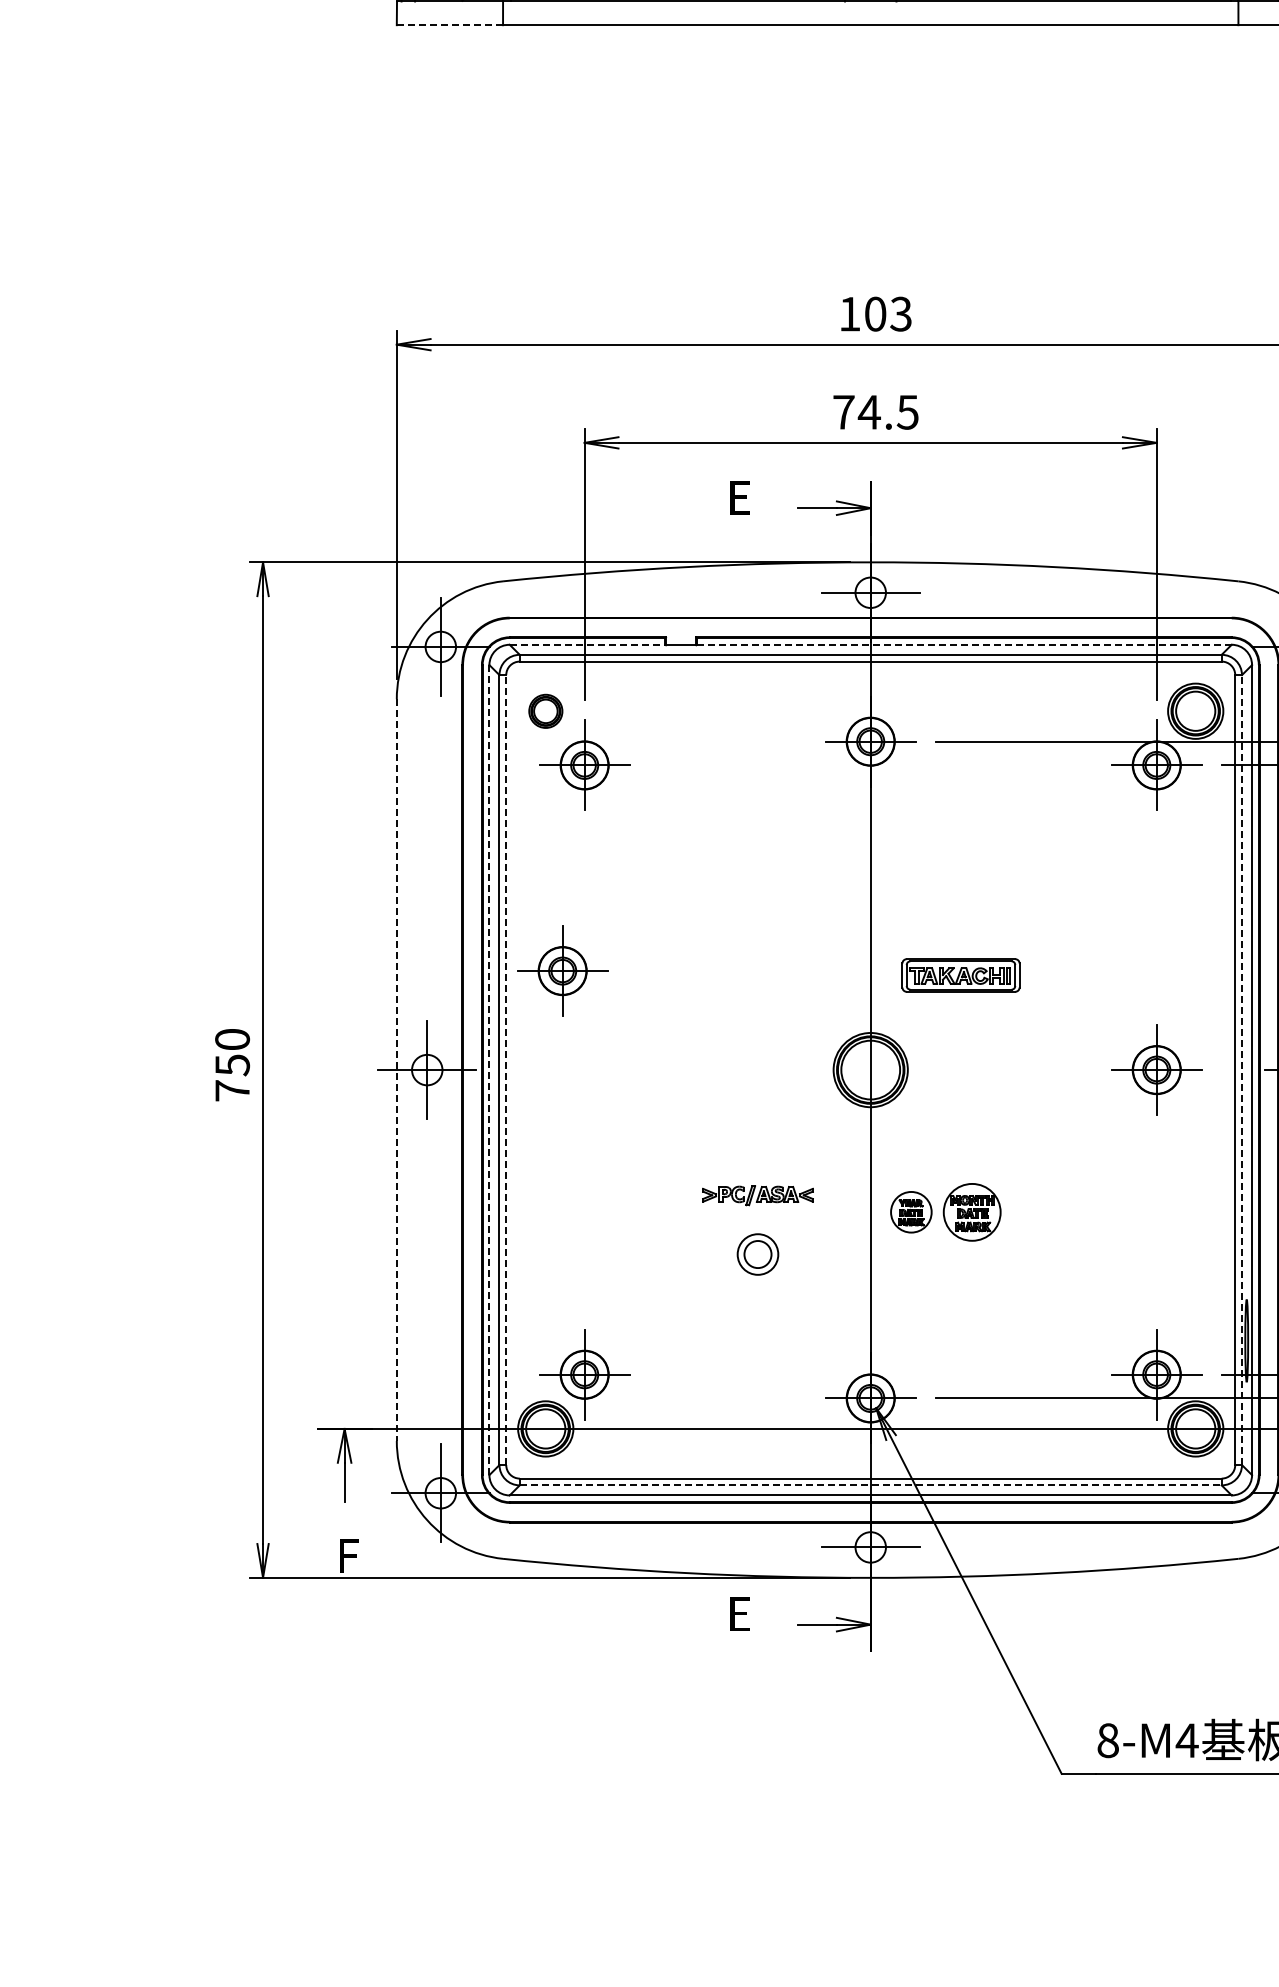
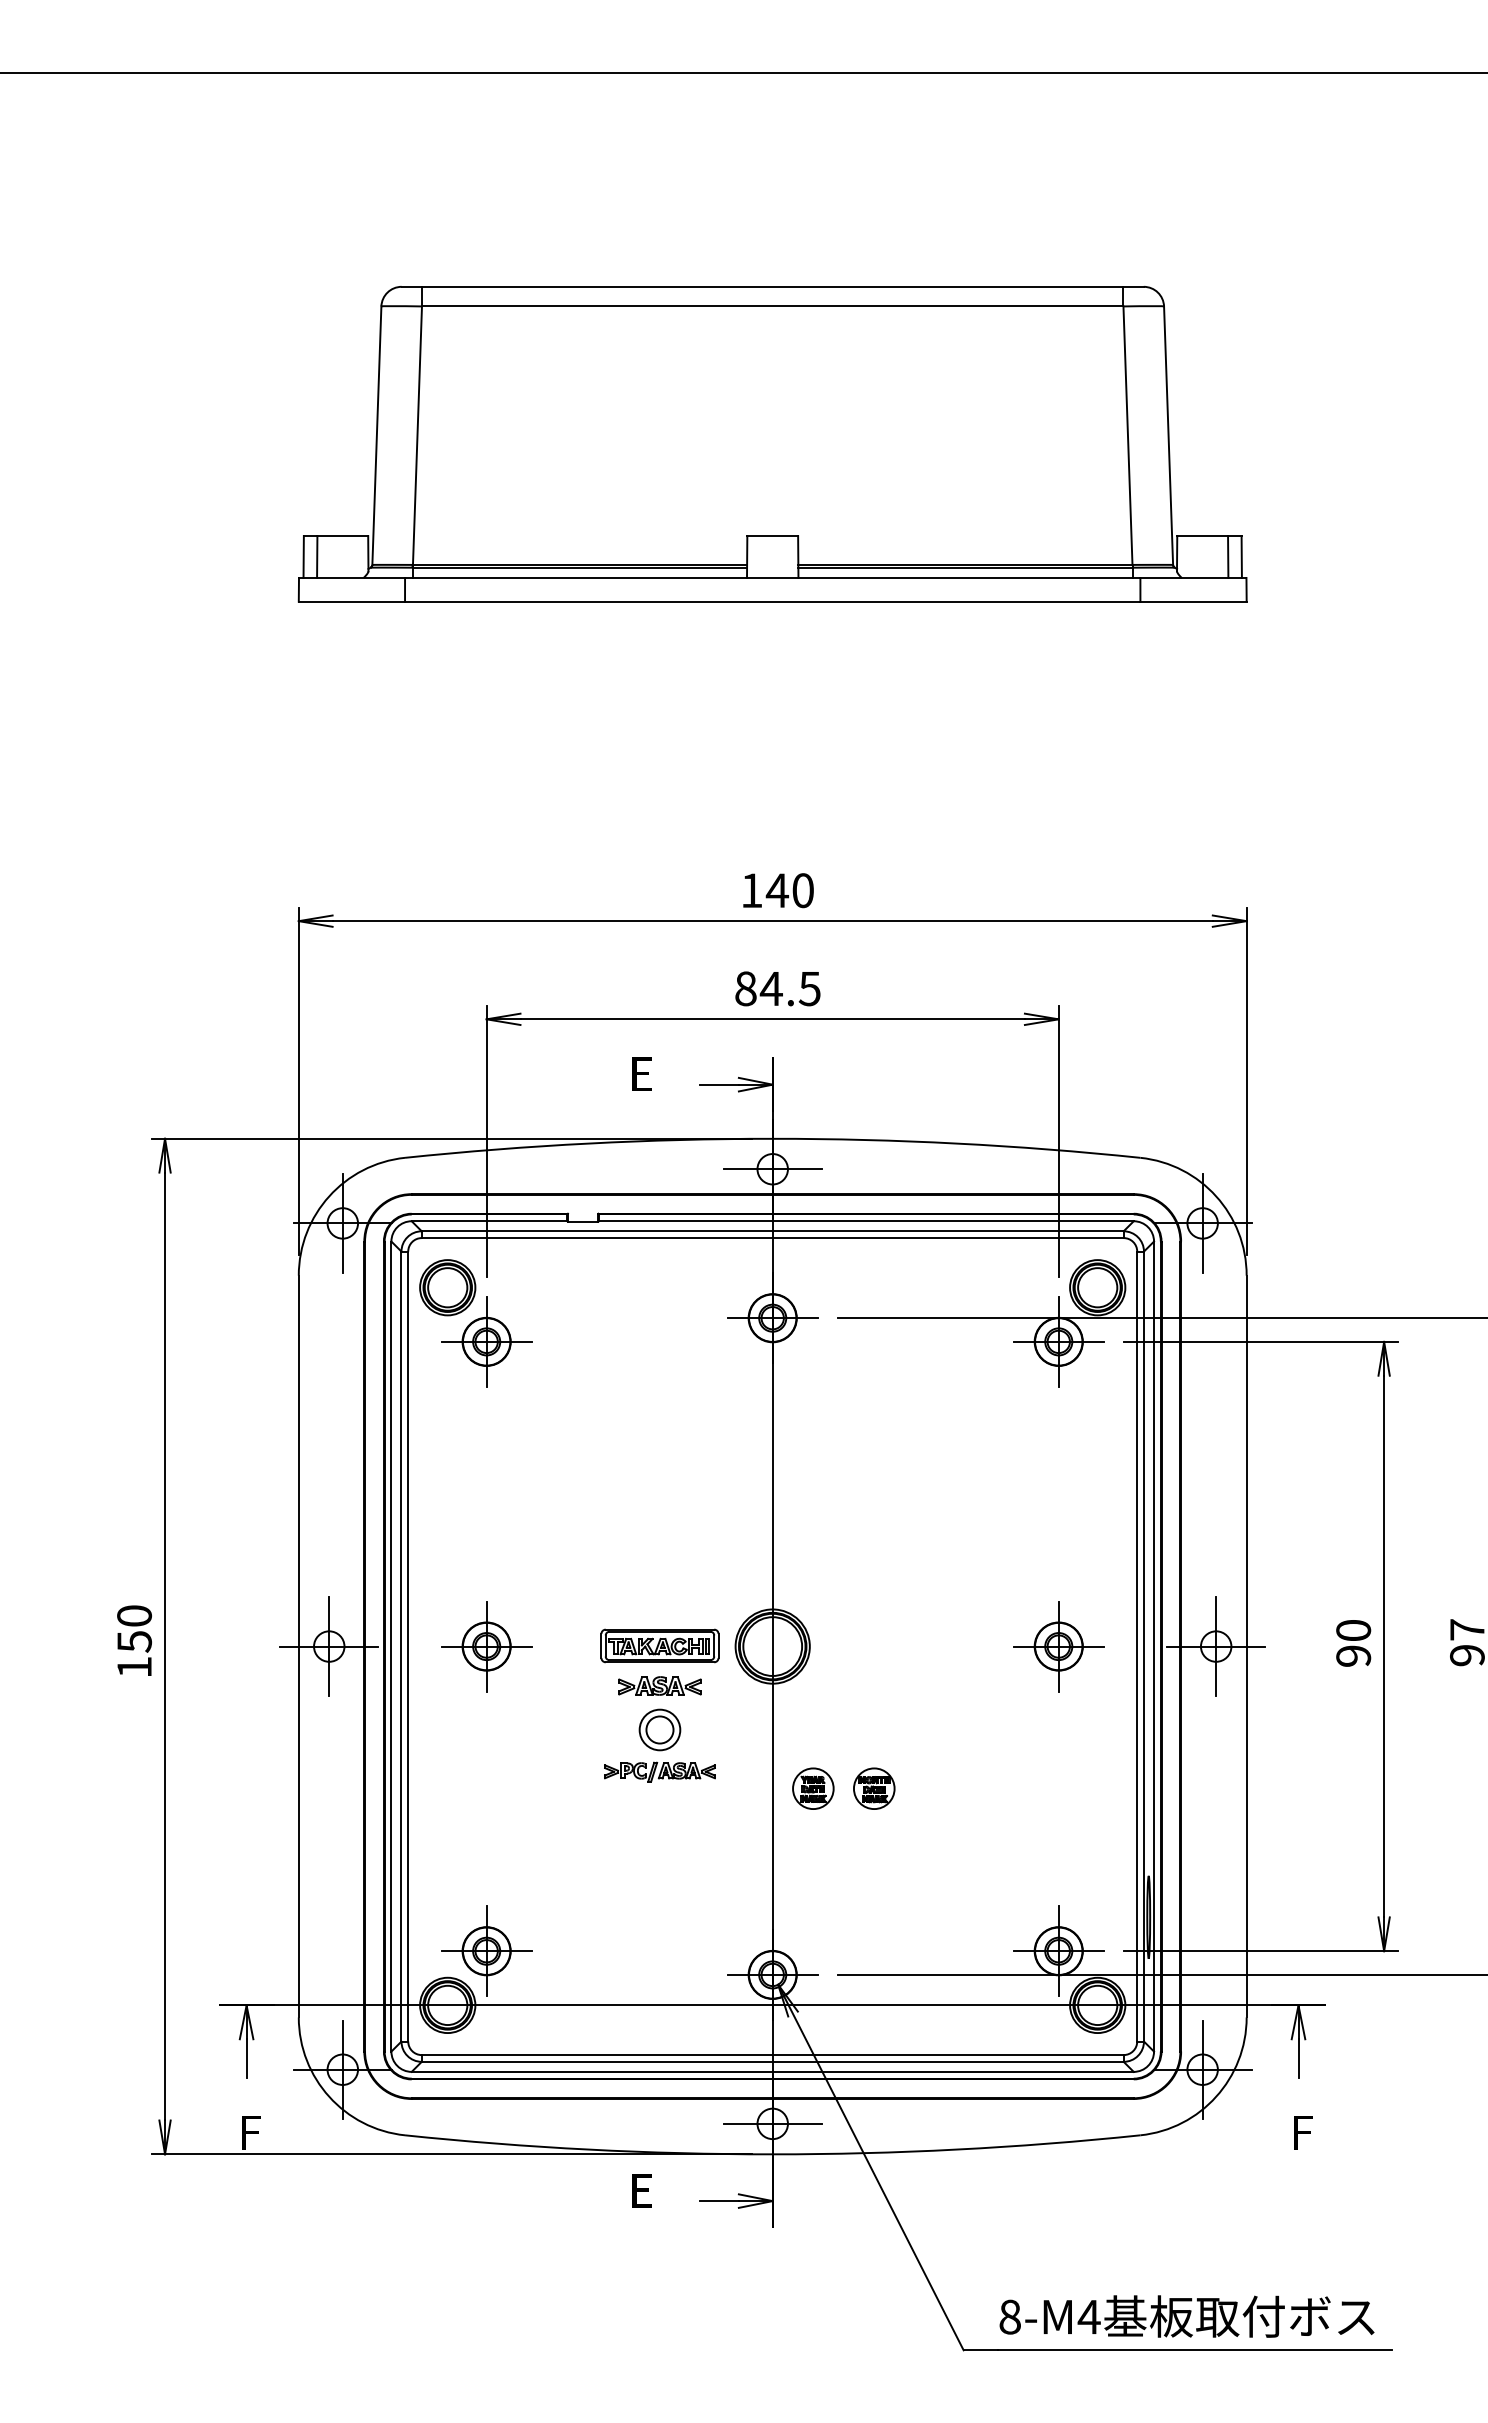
line: (450, 25) -> (352, 601), dashed -> solid
text: (887, 314) -> (789, 890), 103 -> 140
text: (843, 412) -> (745, 988), 74.5 -> 84.5
line: (587, 645) -> (489, 1221), dashed -> solid
line: (964, 645) -> (866, 1221), dashed -> solid
part: (545, 711) -> (447, 1287), size x1.67
part: (562, 971) -> (486, 1646), moved
part: (960, 975) -> (659, 1645), moved
line: (396, 1070) -> (298, 1646), dashed -> solid
line: (489, 1070) -> (391, 1646), dashed -> solid
line: (506, 1070) -> (408, 1646), dashed -> solid
line: (1241, 1070) -> (1143, 1646), dashed -> solid
text: (232, 1090) -> (134, 1666), 750 -> 150
part: (757, 1109) -> (659, 1685), added
part: (972, 1212) -> (874, 1788), size x0.71
part: (757, 1254) -> (659, 1729), moved
line: (870, 1485) -> (772, 2061), dashed -> solid

